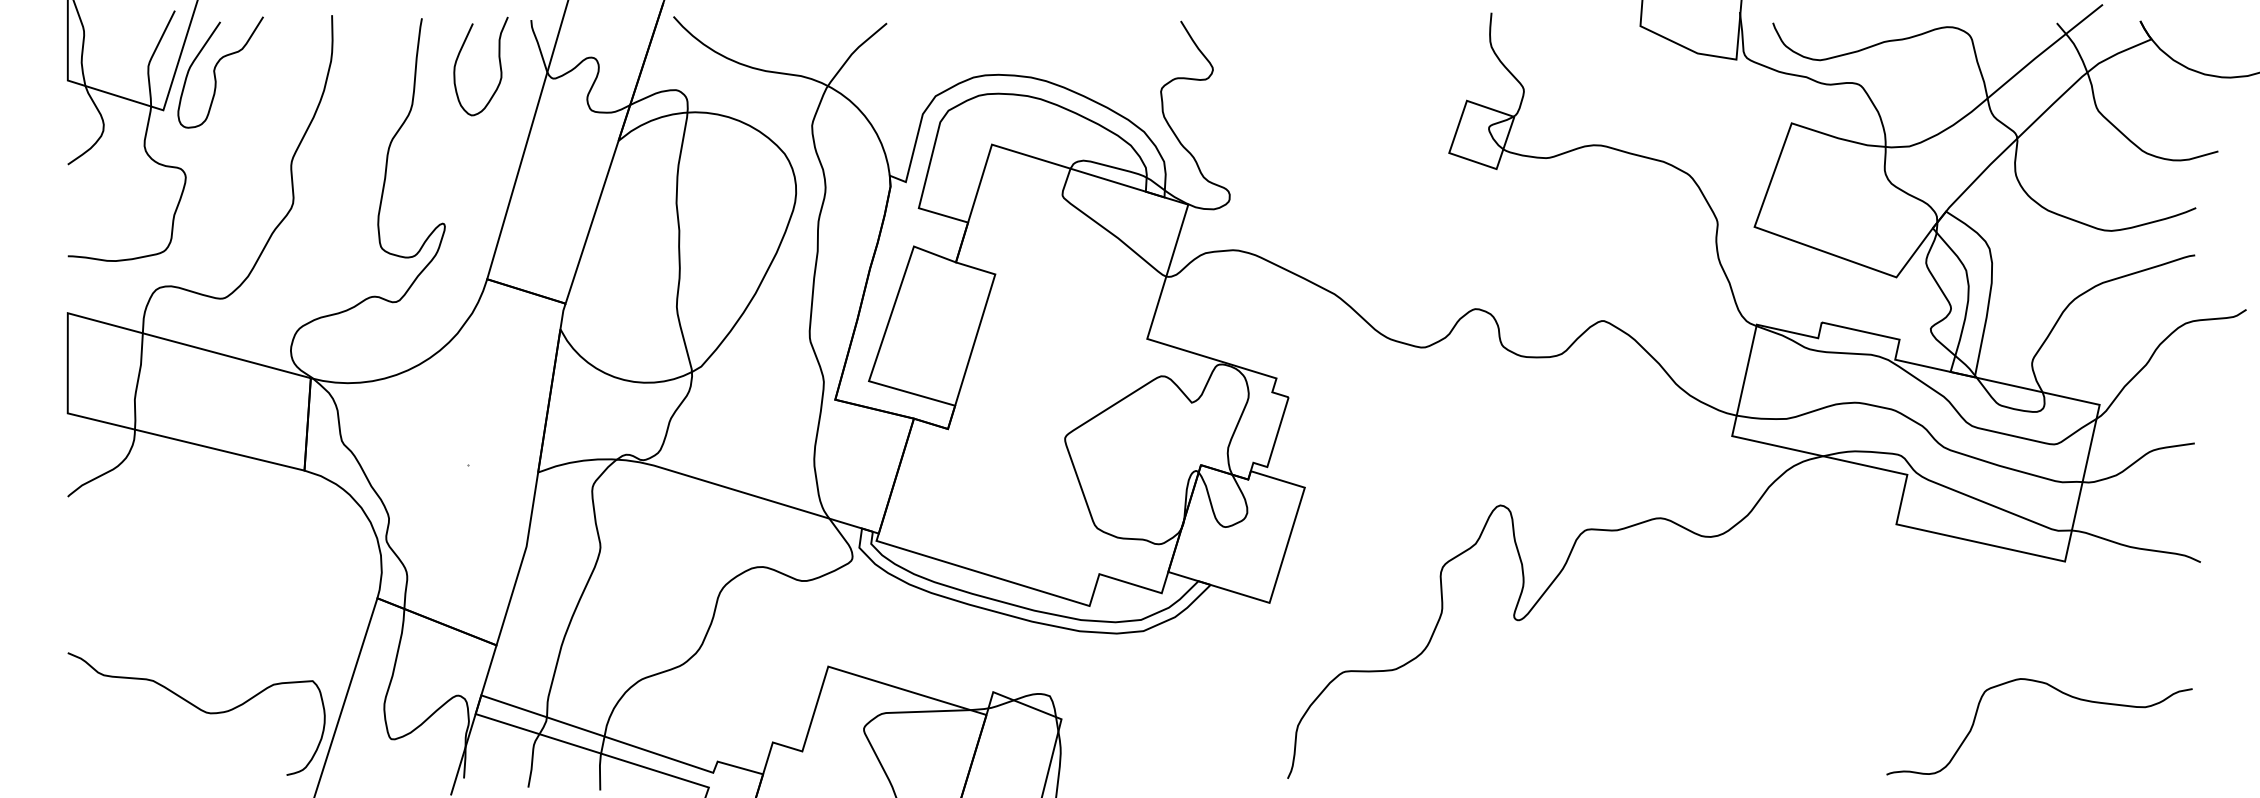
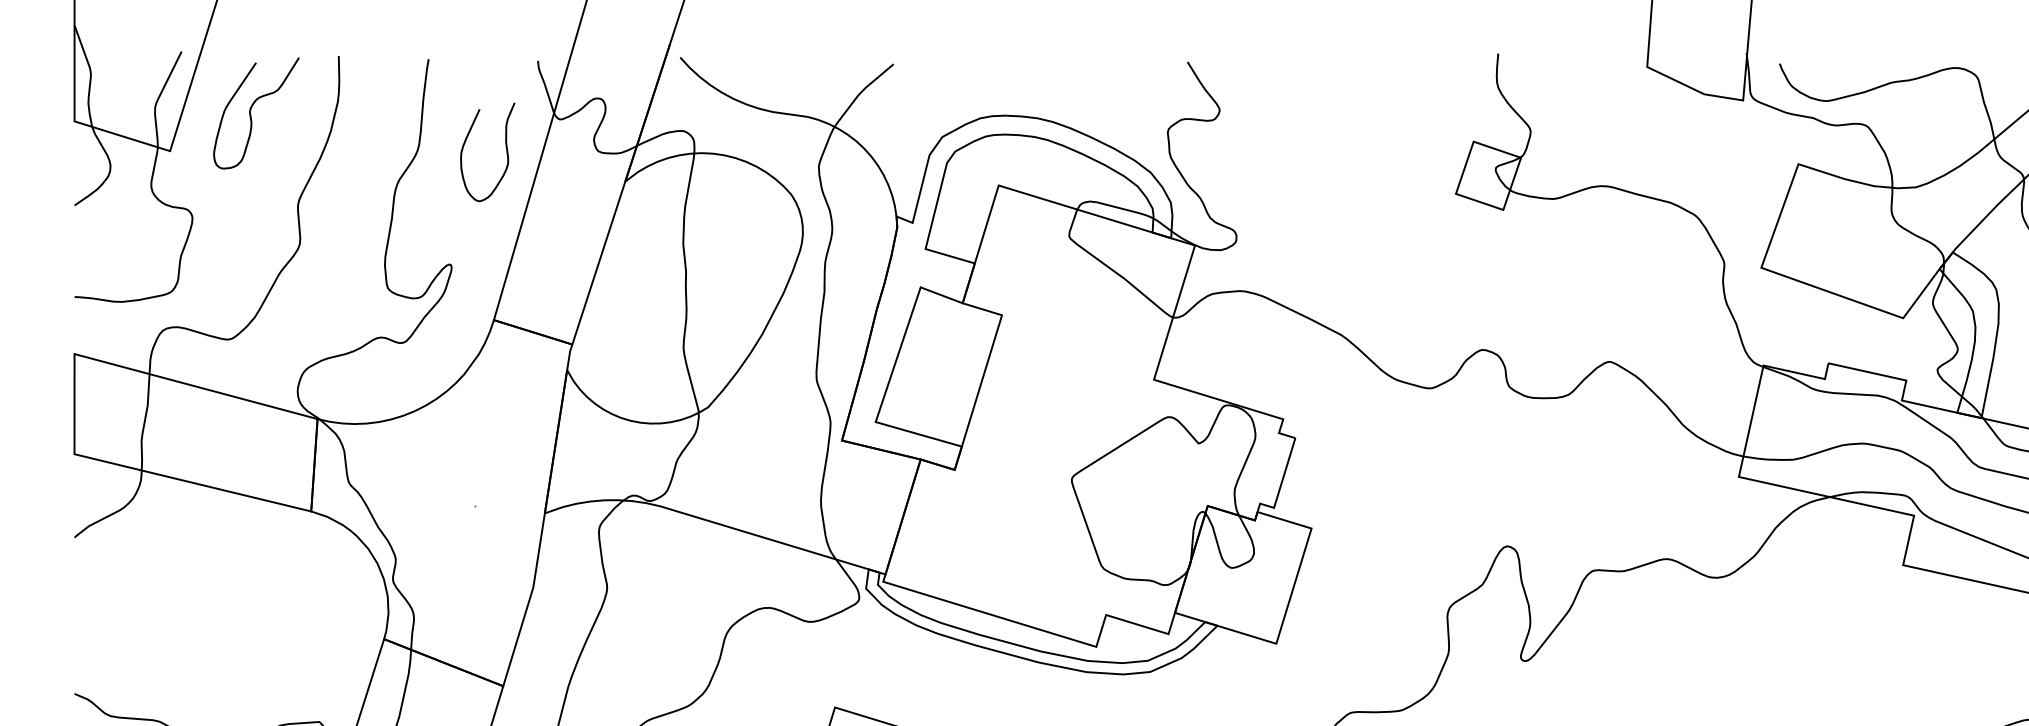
curve: (499, 66) -> (506, 152), moved
curve: (215, 72) -> (251, 113), moved

